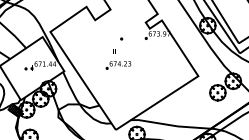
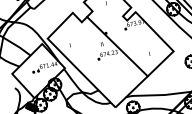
line: (131, 57) -> (116, 46), added

